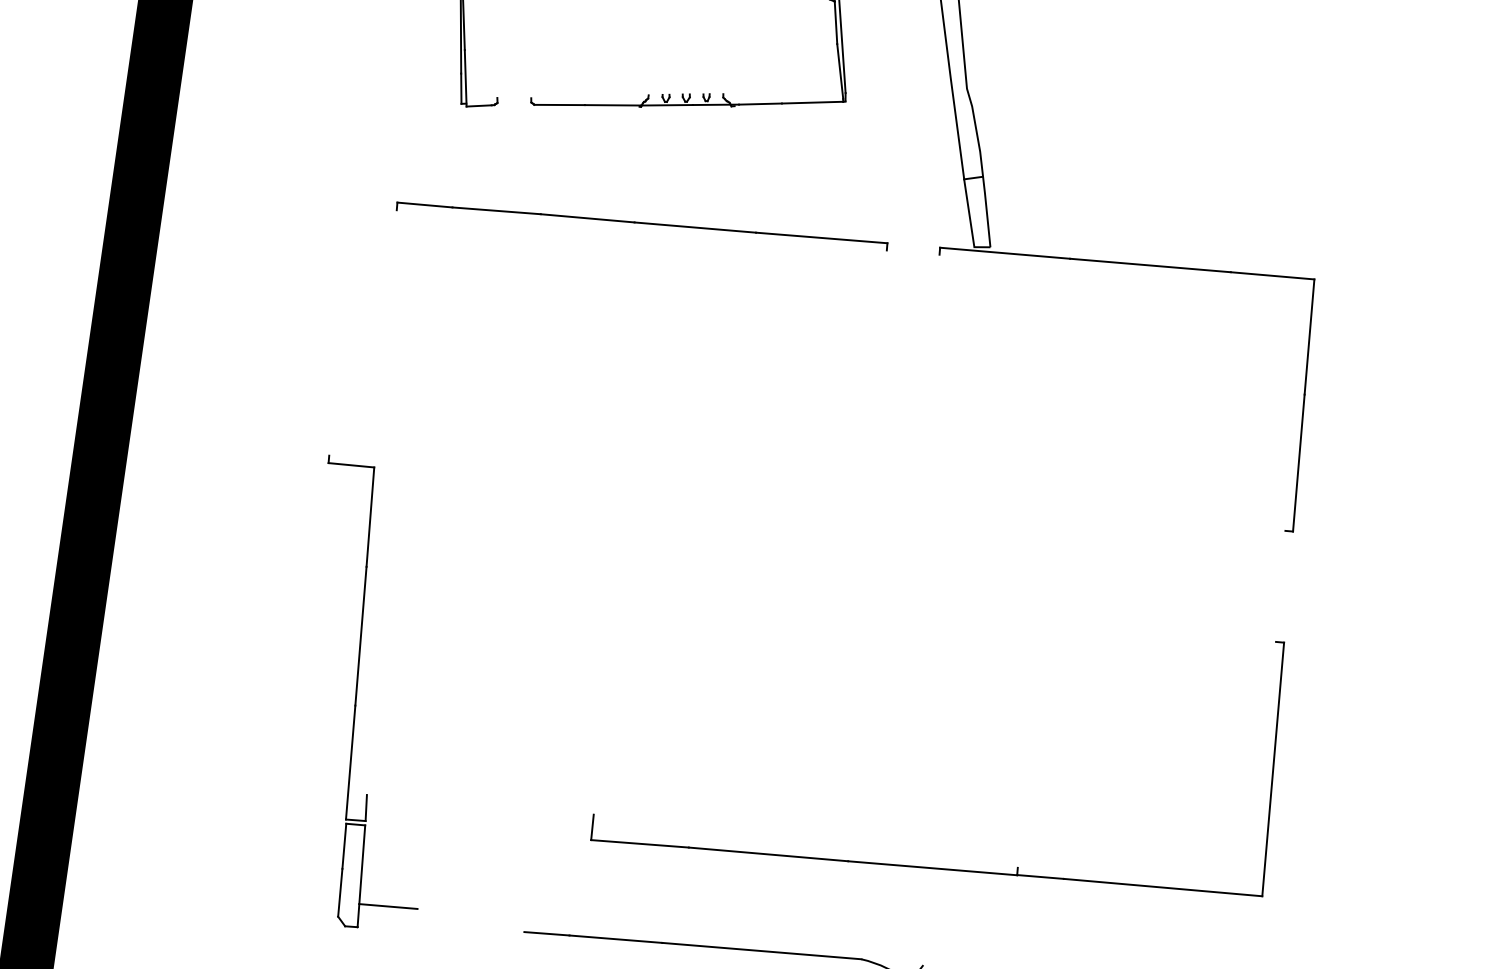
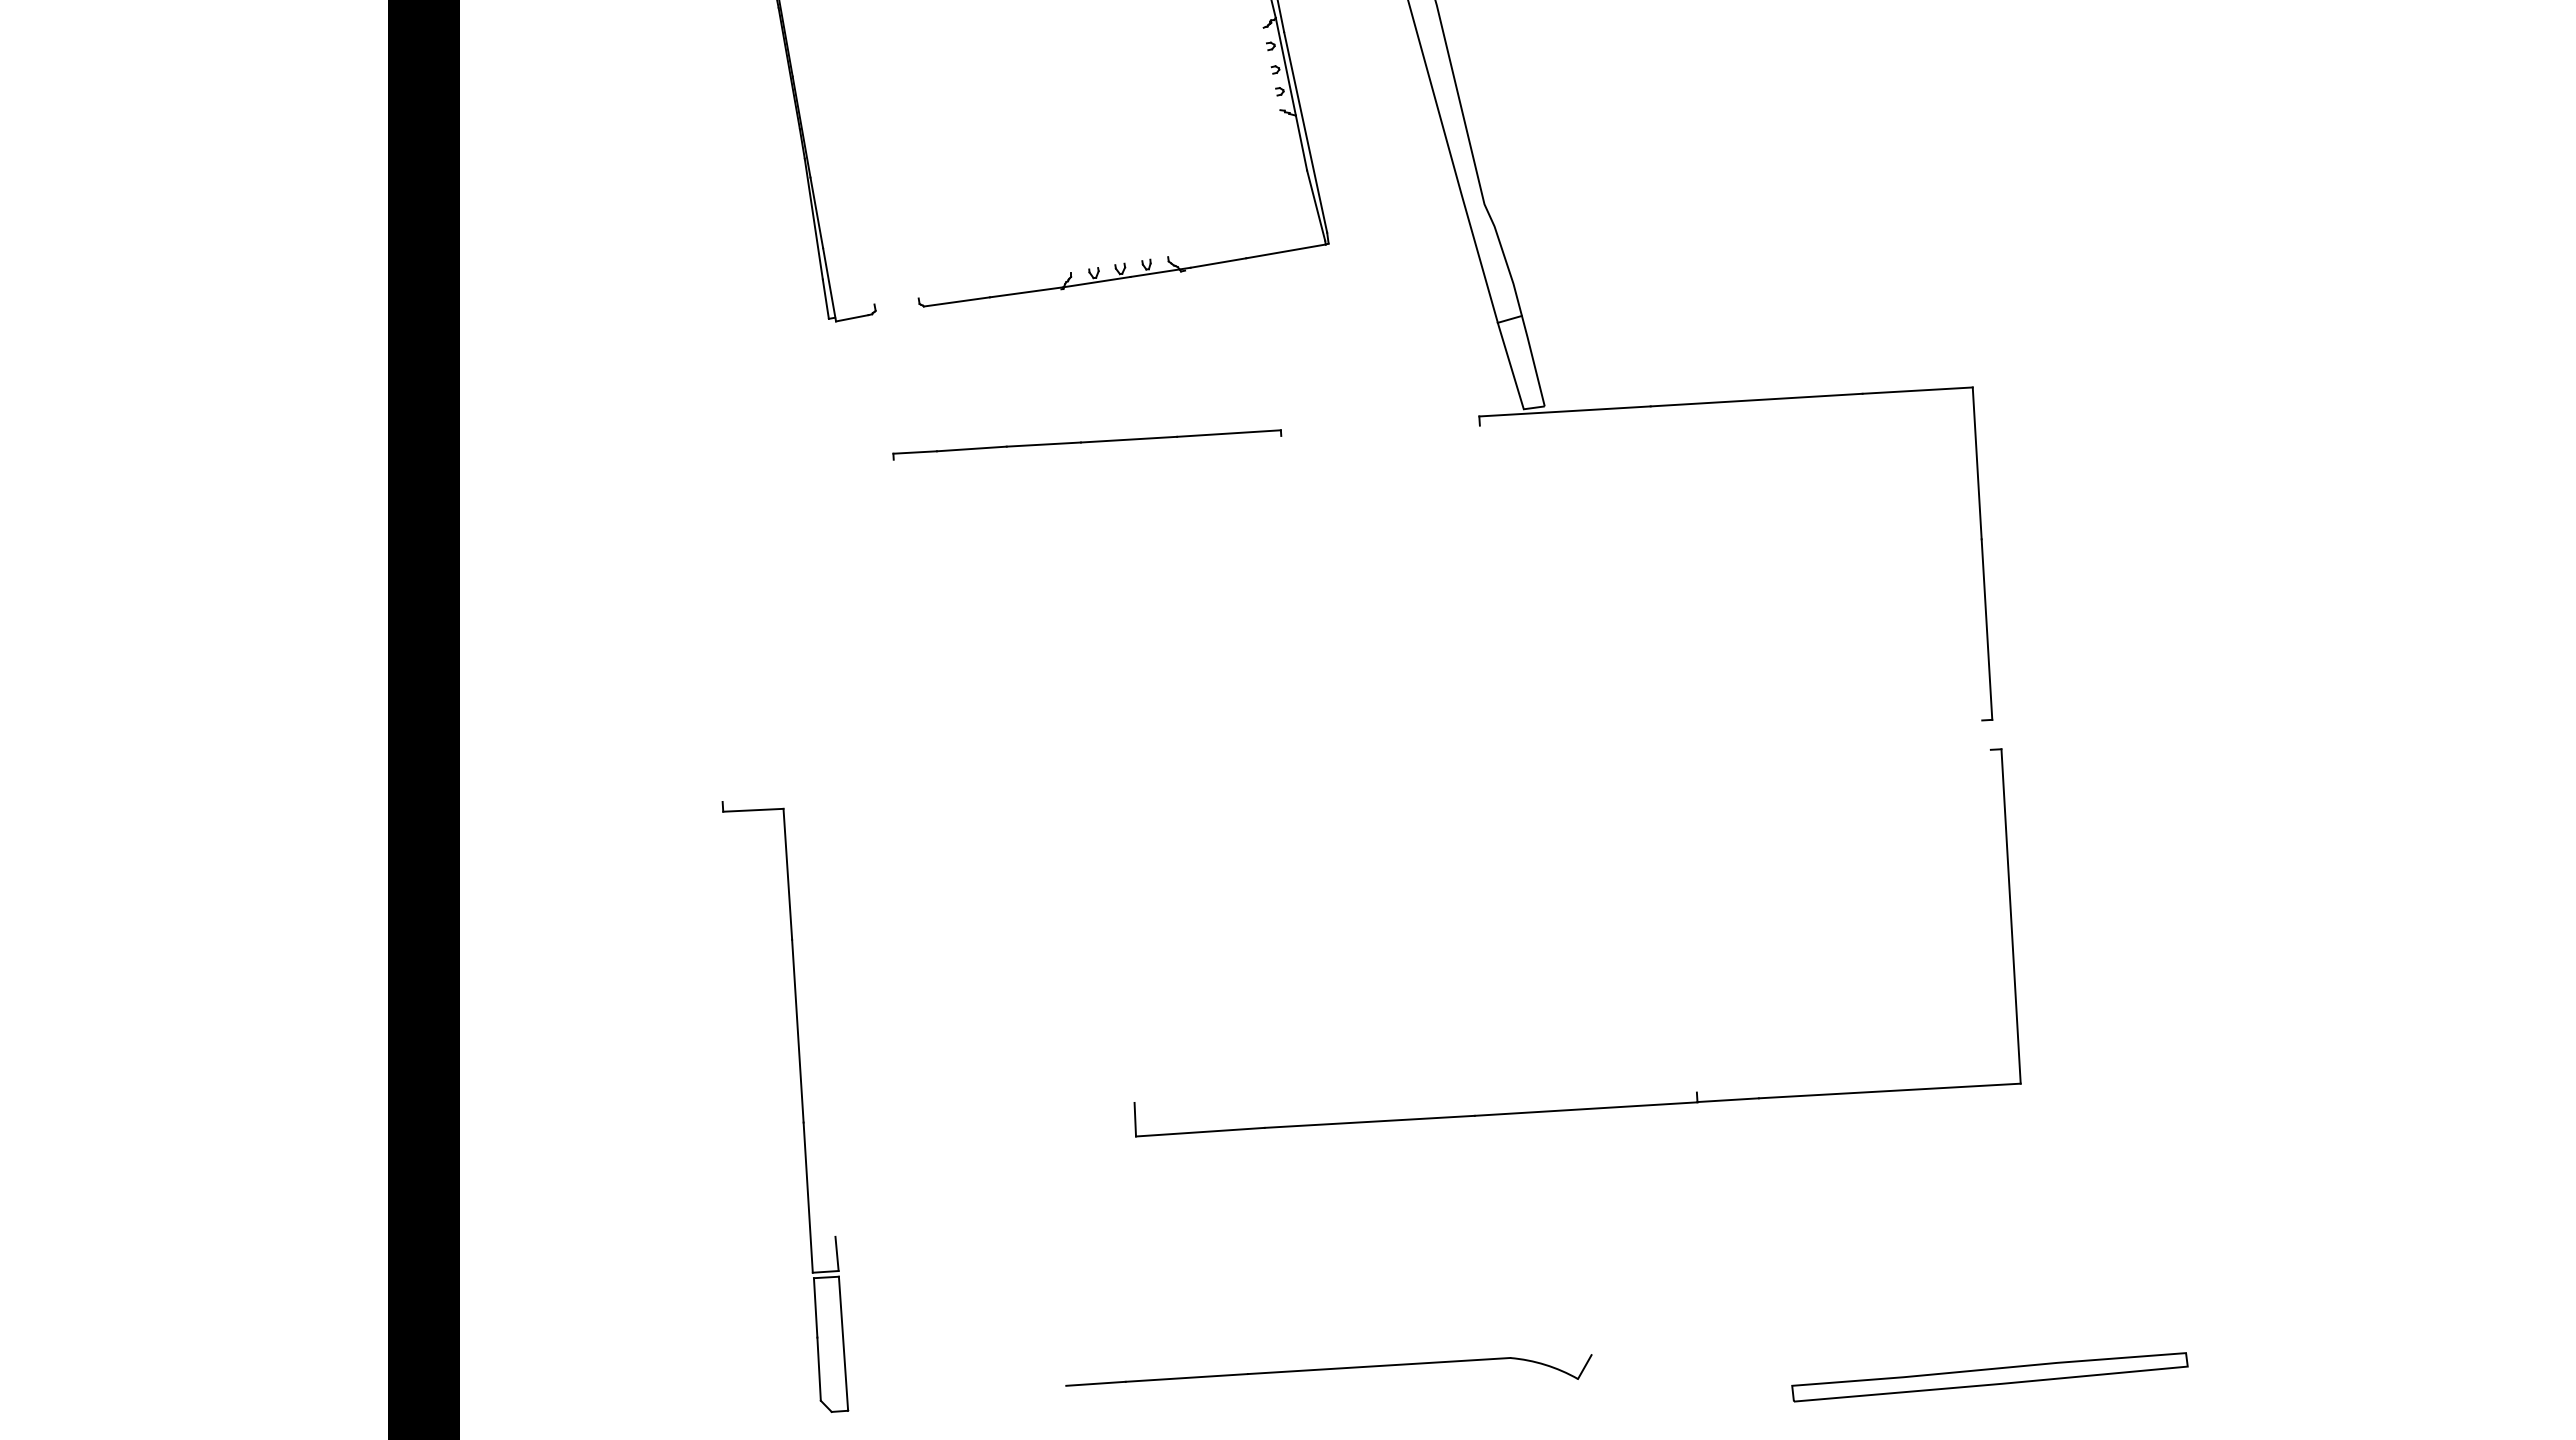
part: (642, 226) -> (1087, 444), size x0.6
part: (936, 867) -> (1590, 1107), moved
line: (387, 906) -> (883, 1377), removed

